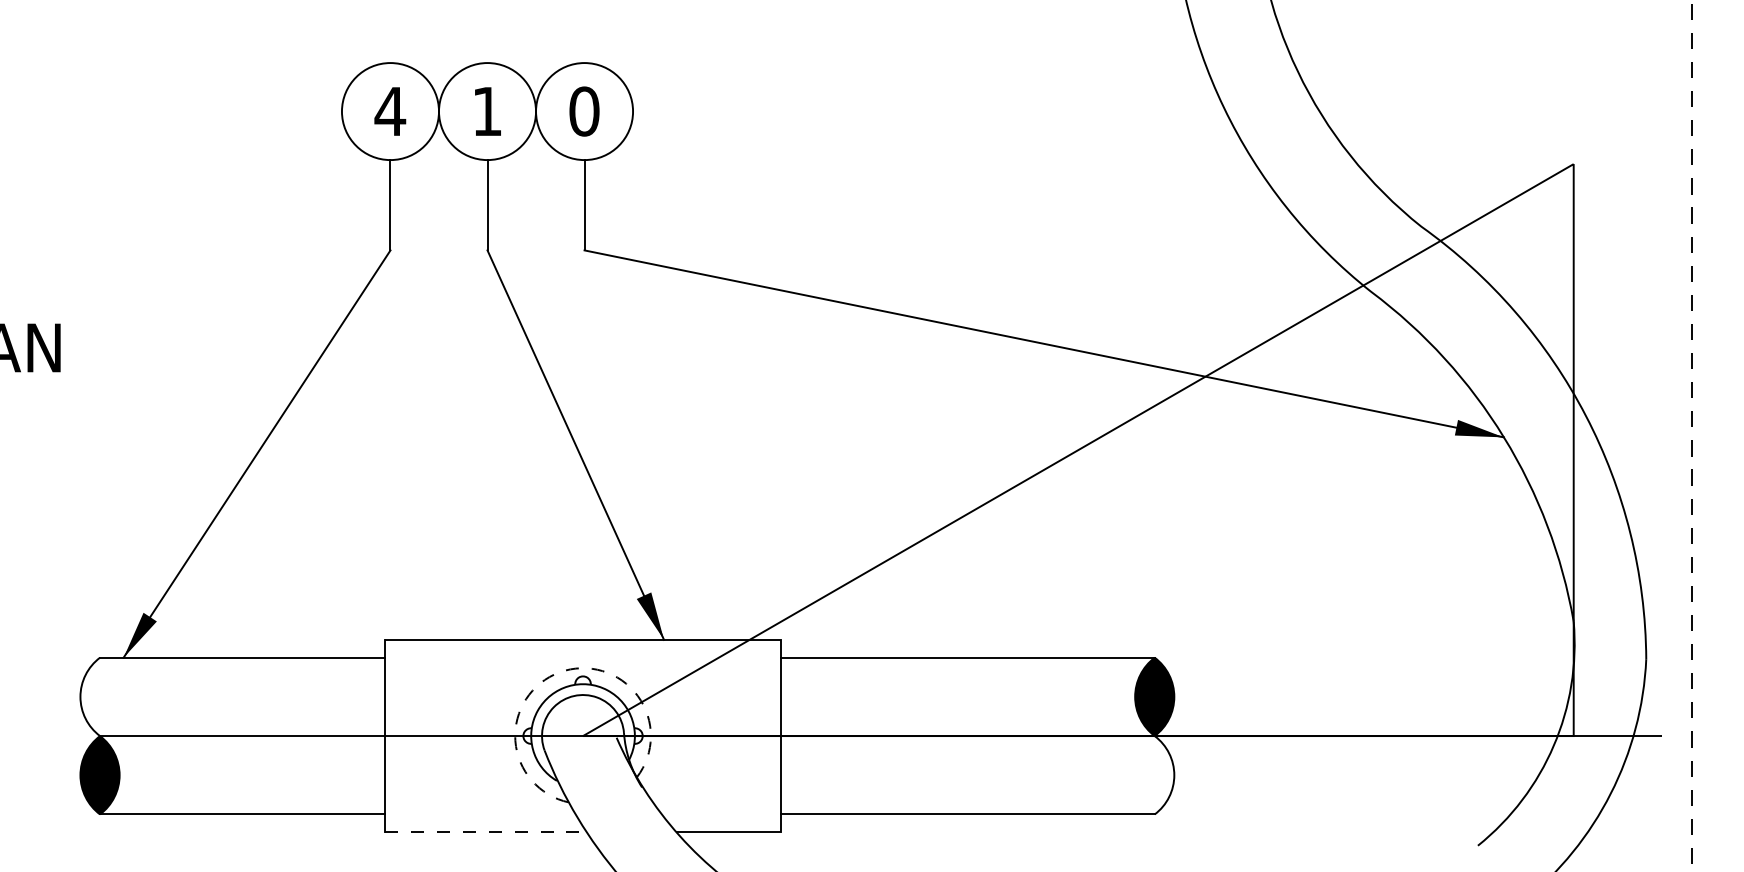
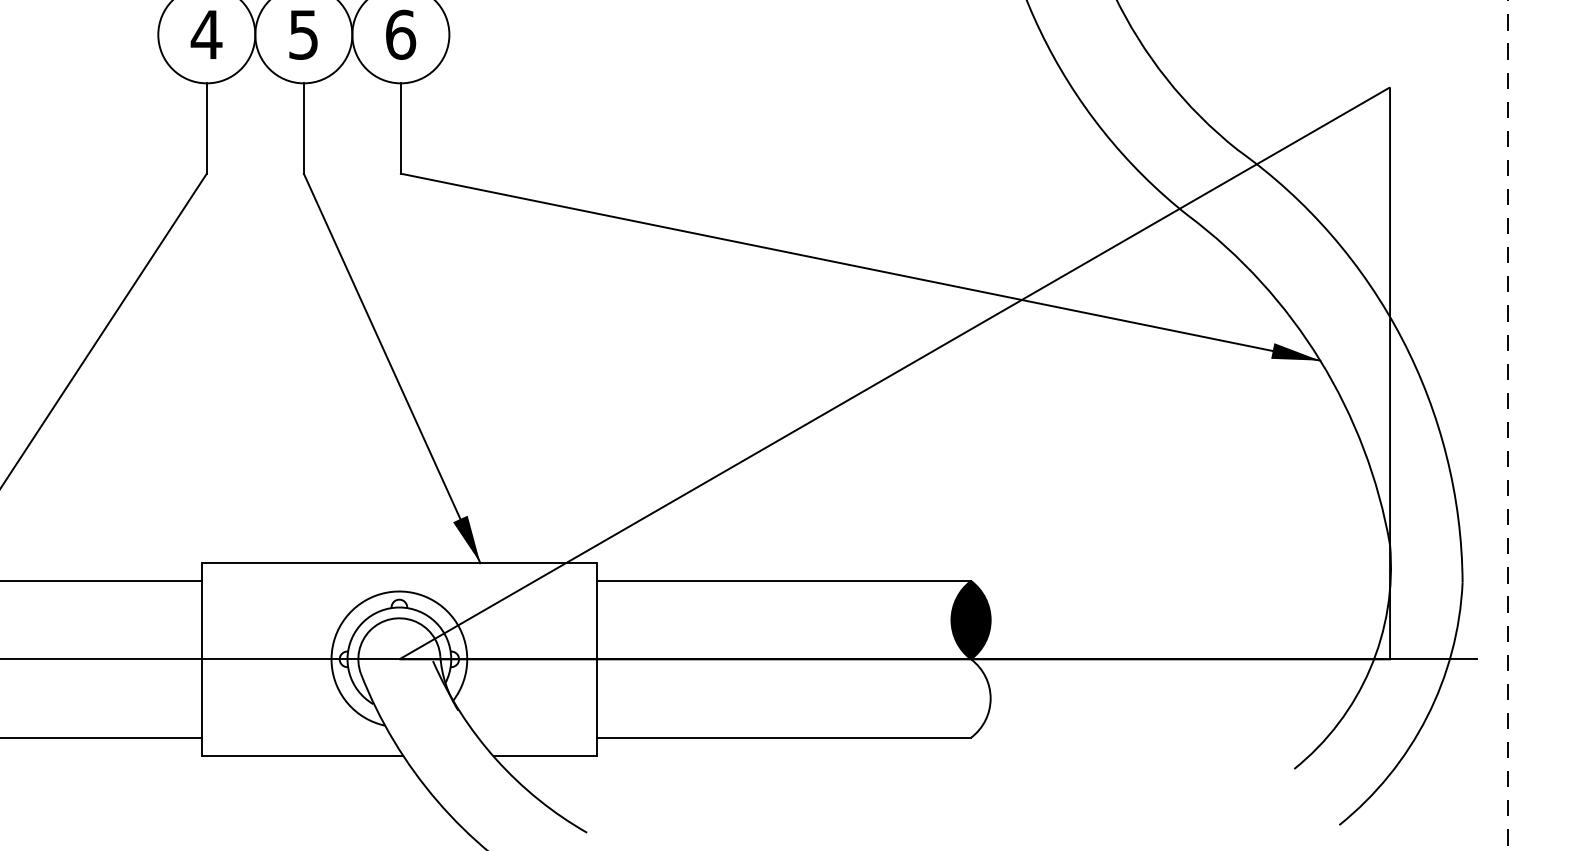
text: (487, 111) -> (303, 34), 1 -> 5
text: (584, 111) -> (400, 34), 0 -> 6
arc: (559, 672) -> (375, 595), dashed -> solid
line: (486, 832) -> (302, 755), dashed -> solid

